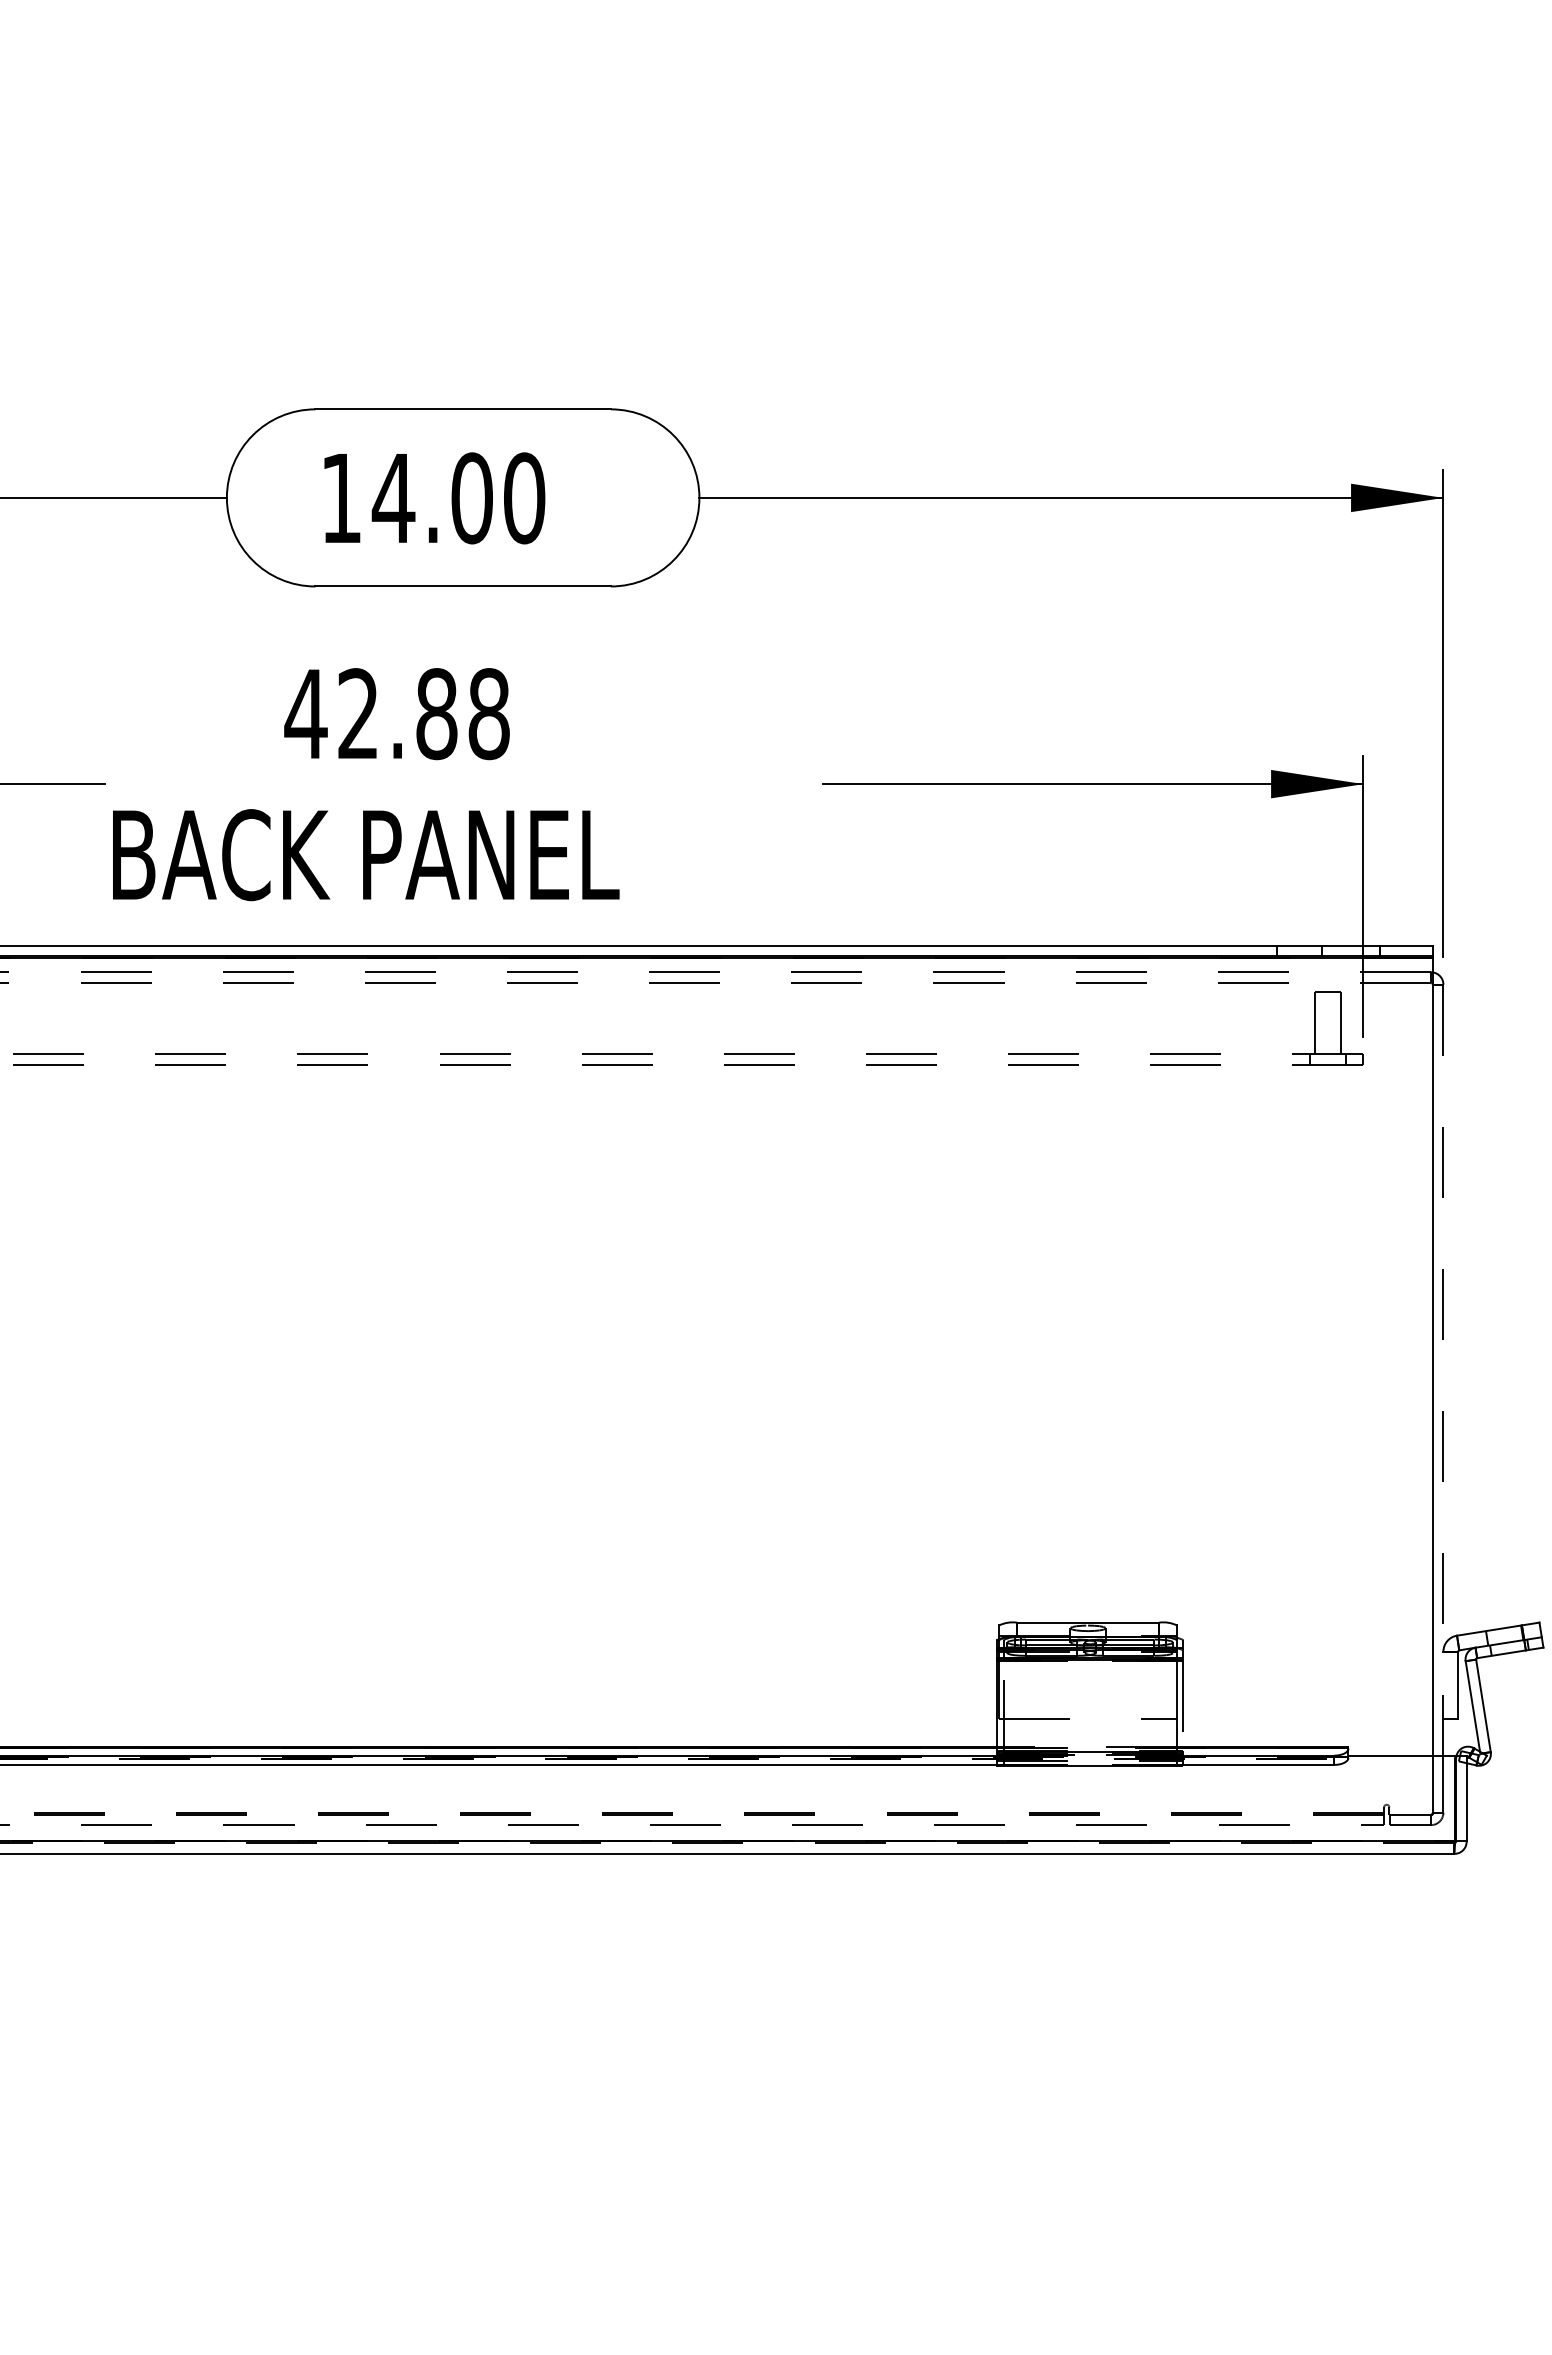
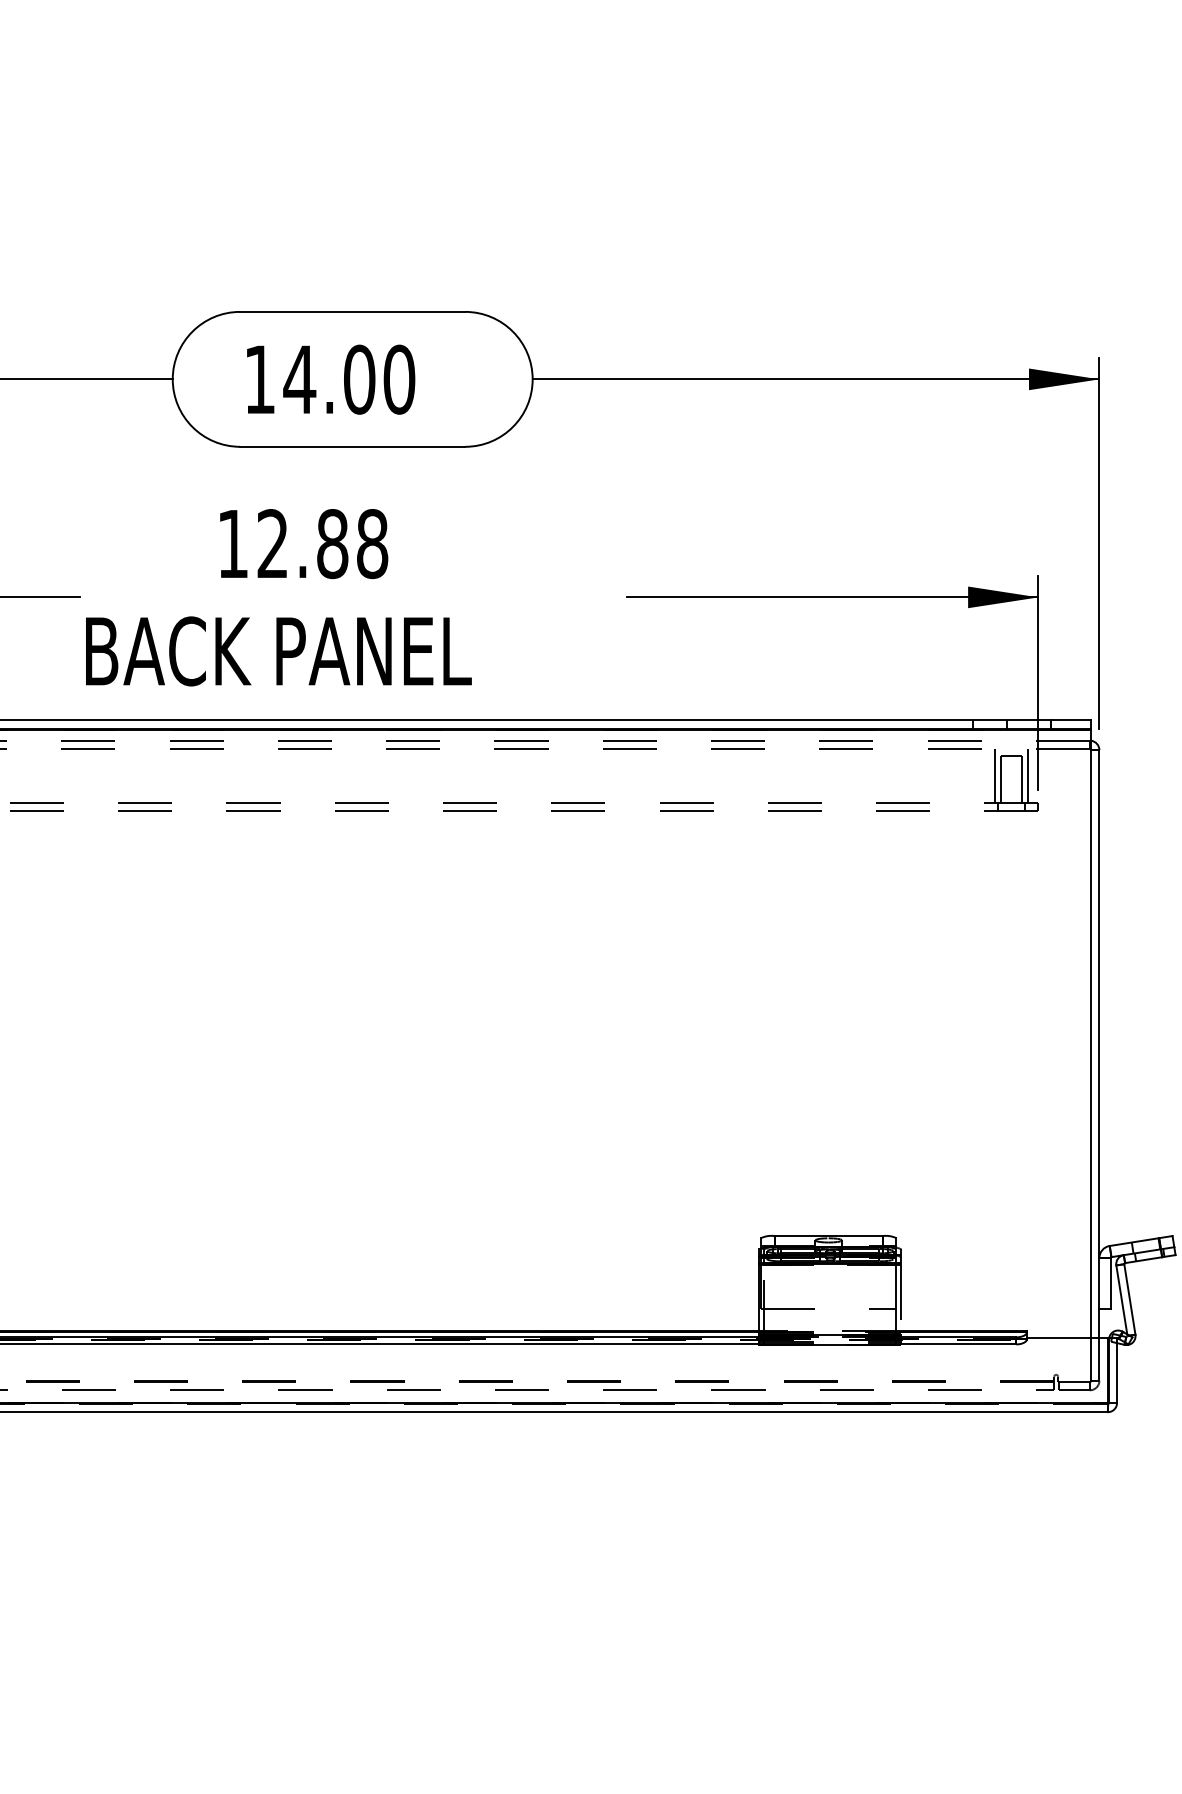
text: (305, 713) -> (232, 543), 42.88 -> 12.88
line: (1305, 1017) -> (994, 775), added
line: (1350, 1017) -> (1028, 775), added
line: (1443, 1370) -> (1099, 1044), dashed -> solid

